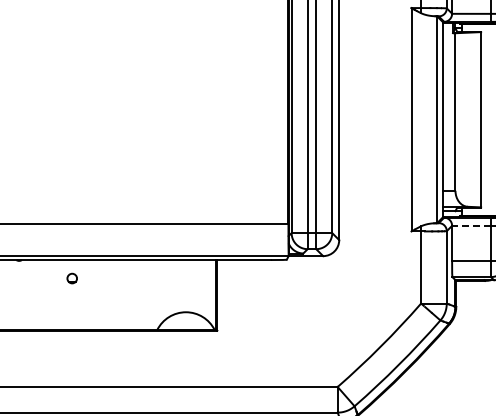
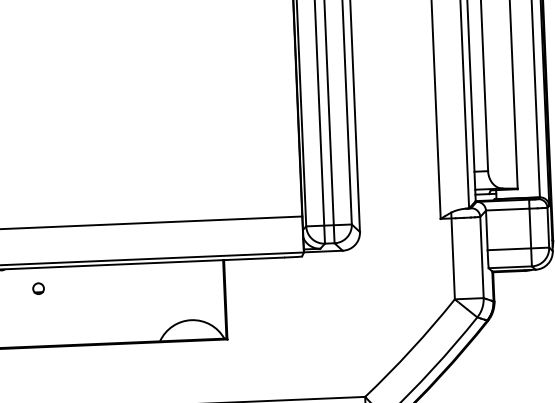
line: (471, 225) -> (507, 209), dashed -> solid
part: (71, 278) -> (37, 288), moved

